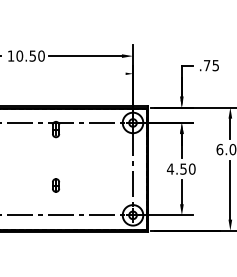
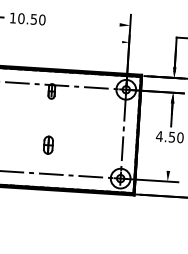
line: (85, 56) -> (84, 23), removed
part: (55, 185) -> (47, 145), size x1.4
line: (181, 192) -> (168, 159), removed

